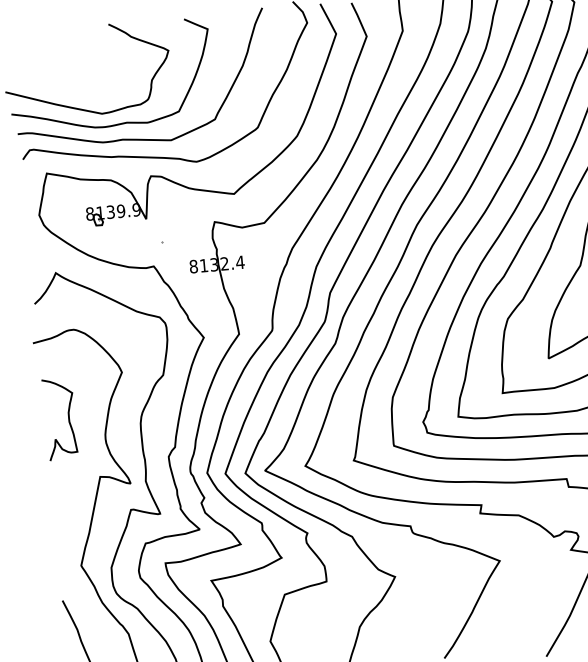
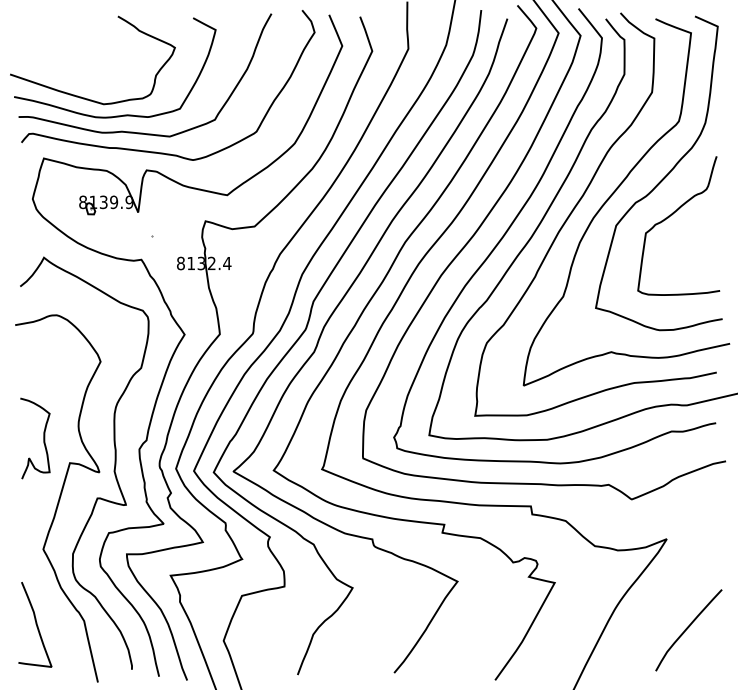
curve: (68, 418) -> (43, 438), moved

